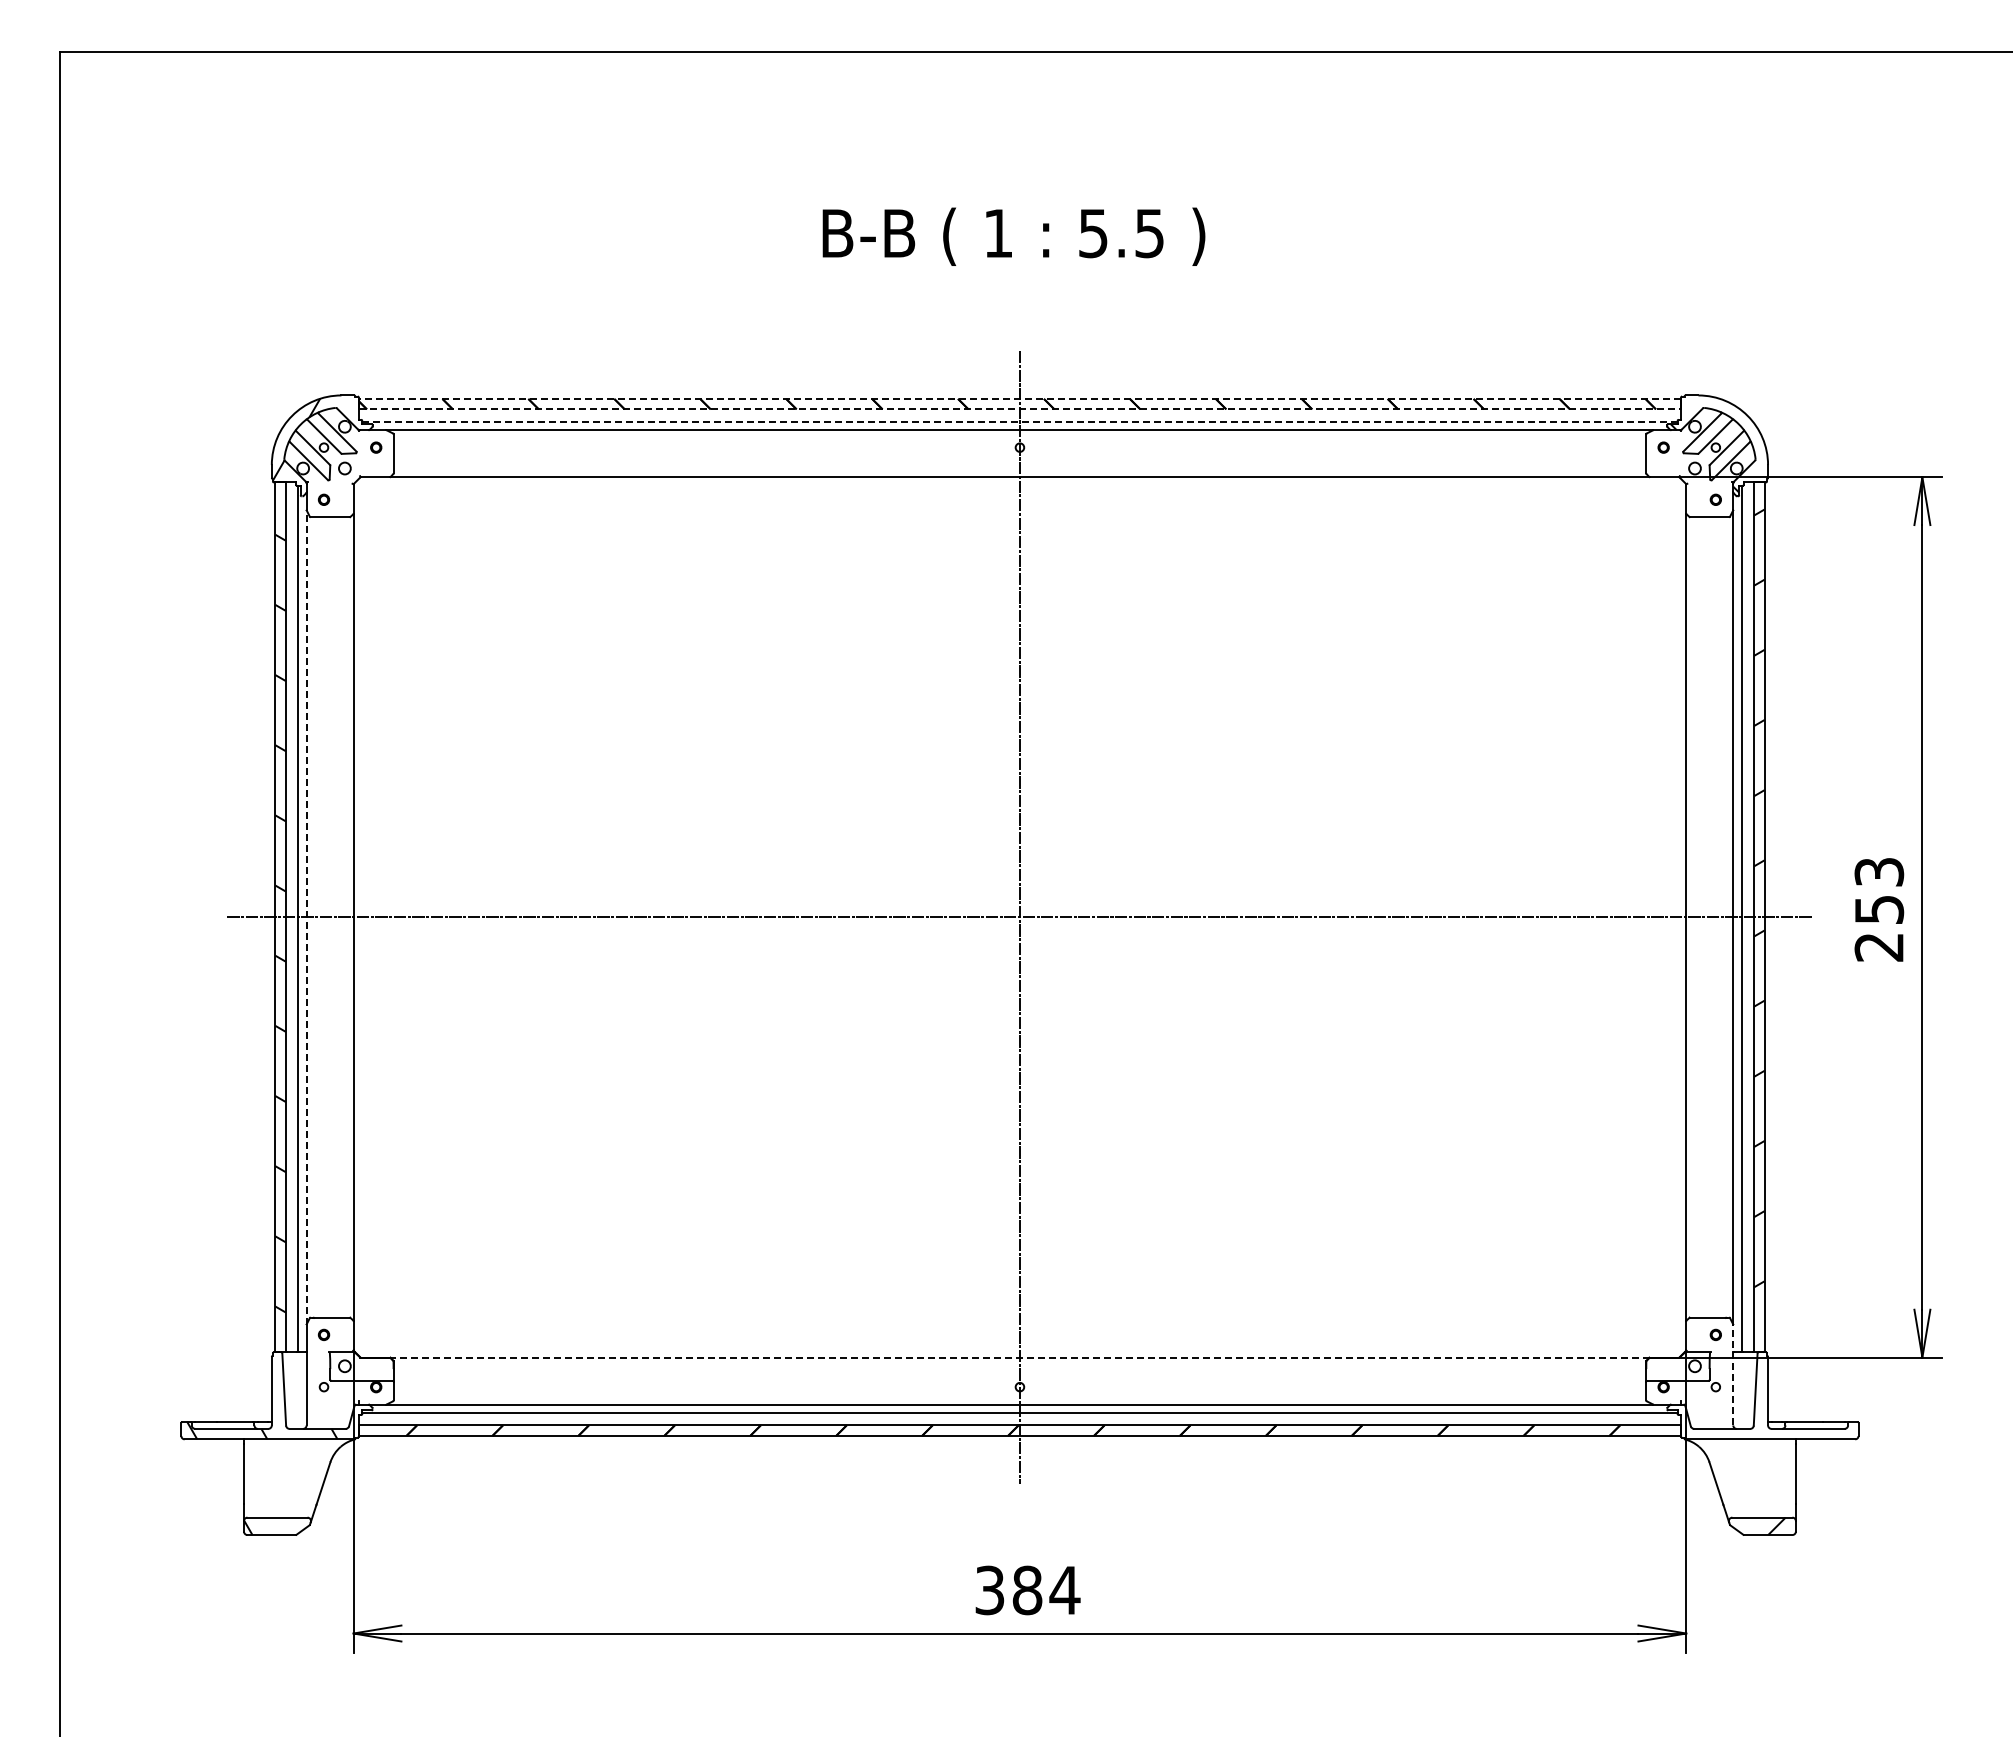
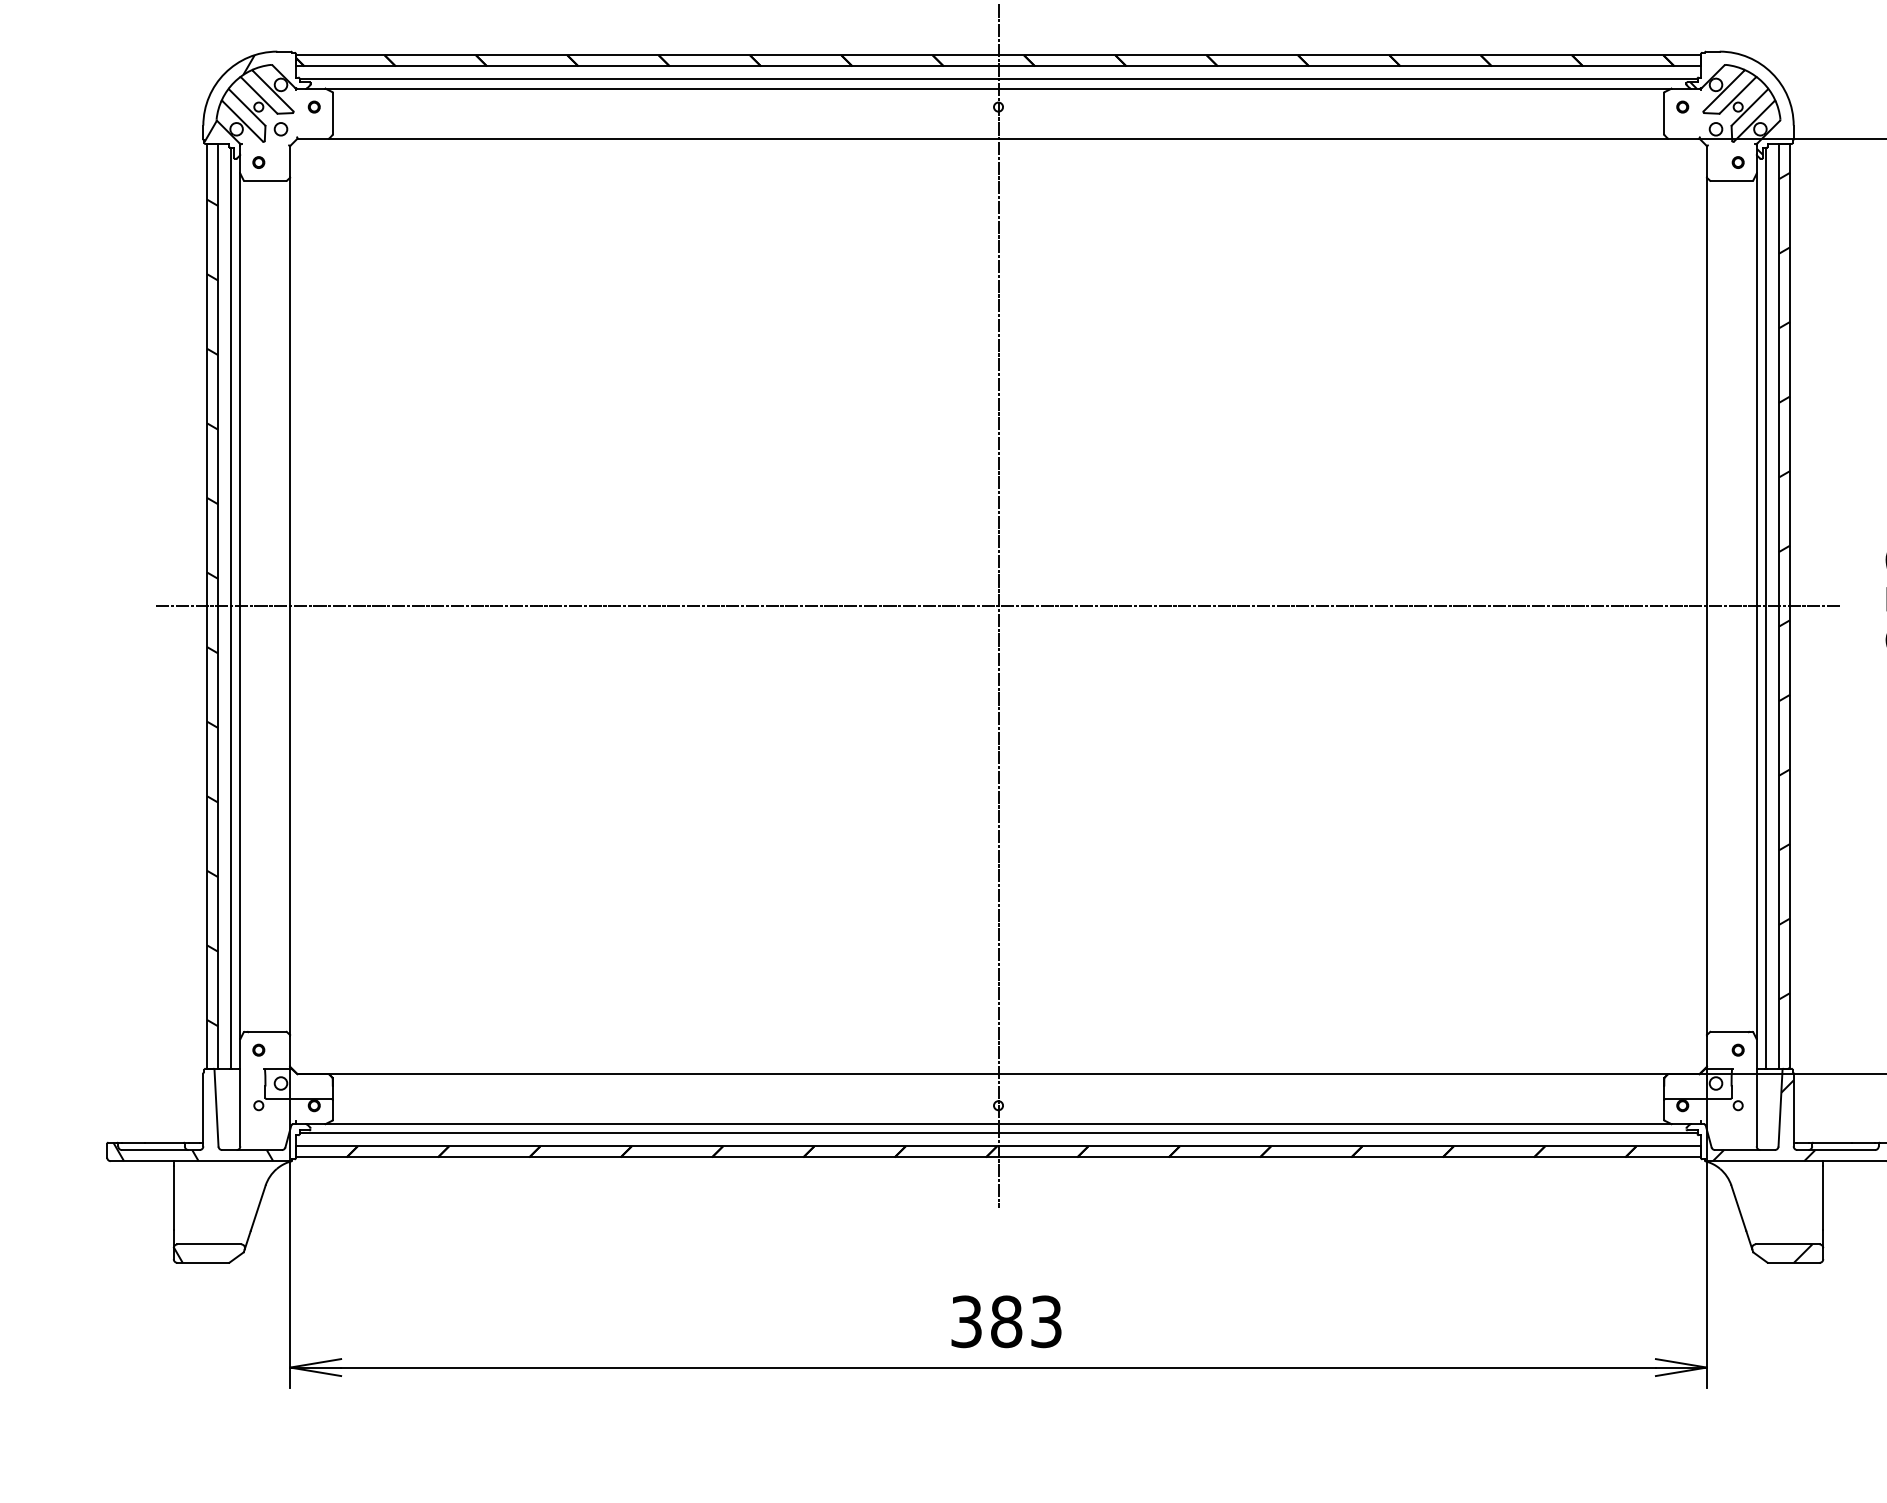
line: (1019, 398) -> (998, 54), dashed -> solid
line: (1020, 409) -> (999, 66), dashed -> solid
line: (1019, 421) -> (998, 79), dashed -> solid
line: (306, 916) -> (240, 605), dashed -> solid
line: (1019, 1357) -> (998, 1074), dashed -> solid
line: (1733, 1374) -> (1756, 1092), dashed -> solid
hatch: (1740, 1401) -> (1764, 1120), added
text: (1064, 1590) -> (1045, 1321), 384 -> 383

